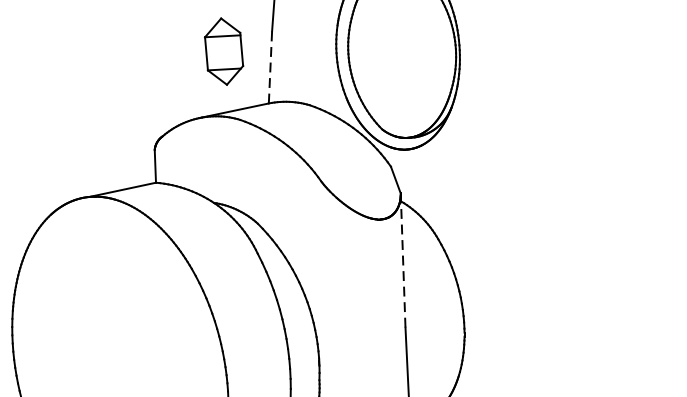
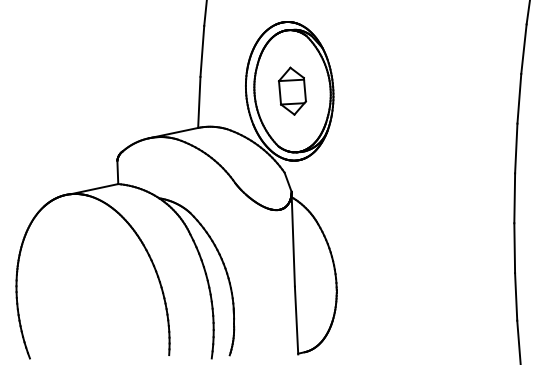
part: (224, 50) -> (292, 90), moved
line: (270, 67) -> (199, 102), dashed -> solid
line: (403, 261) -> (293, 239), dashed -> solid

